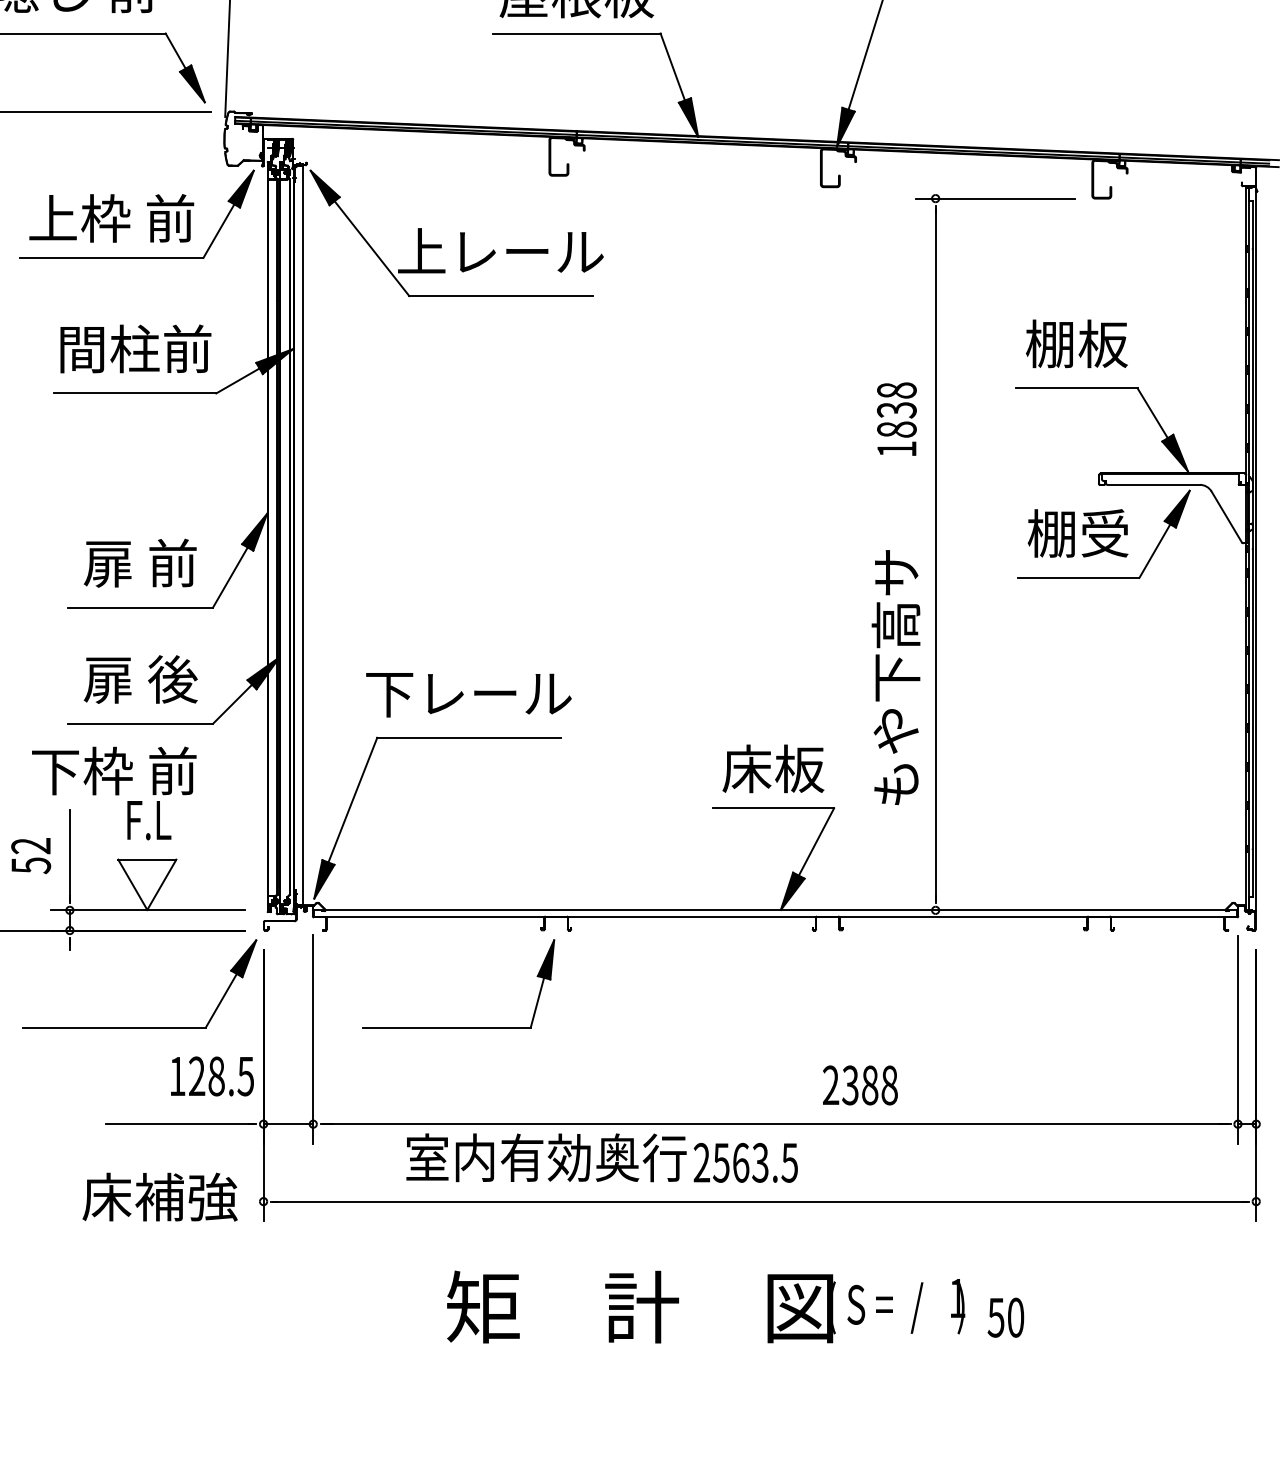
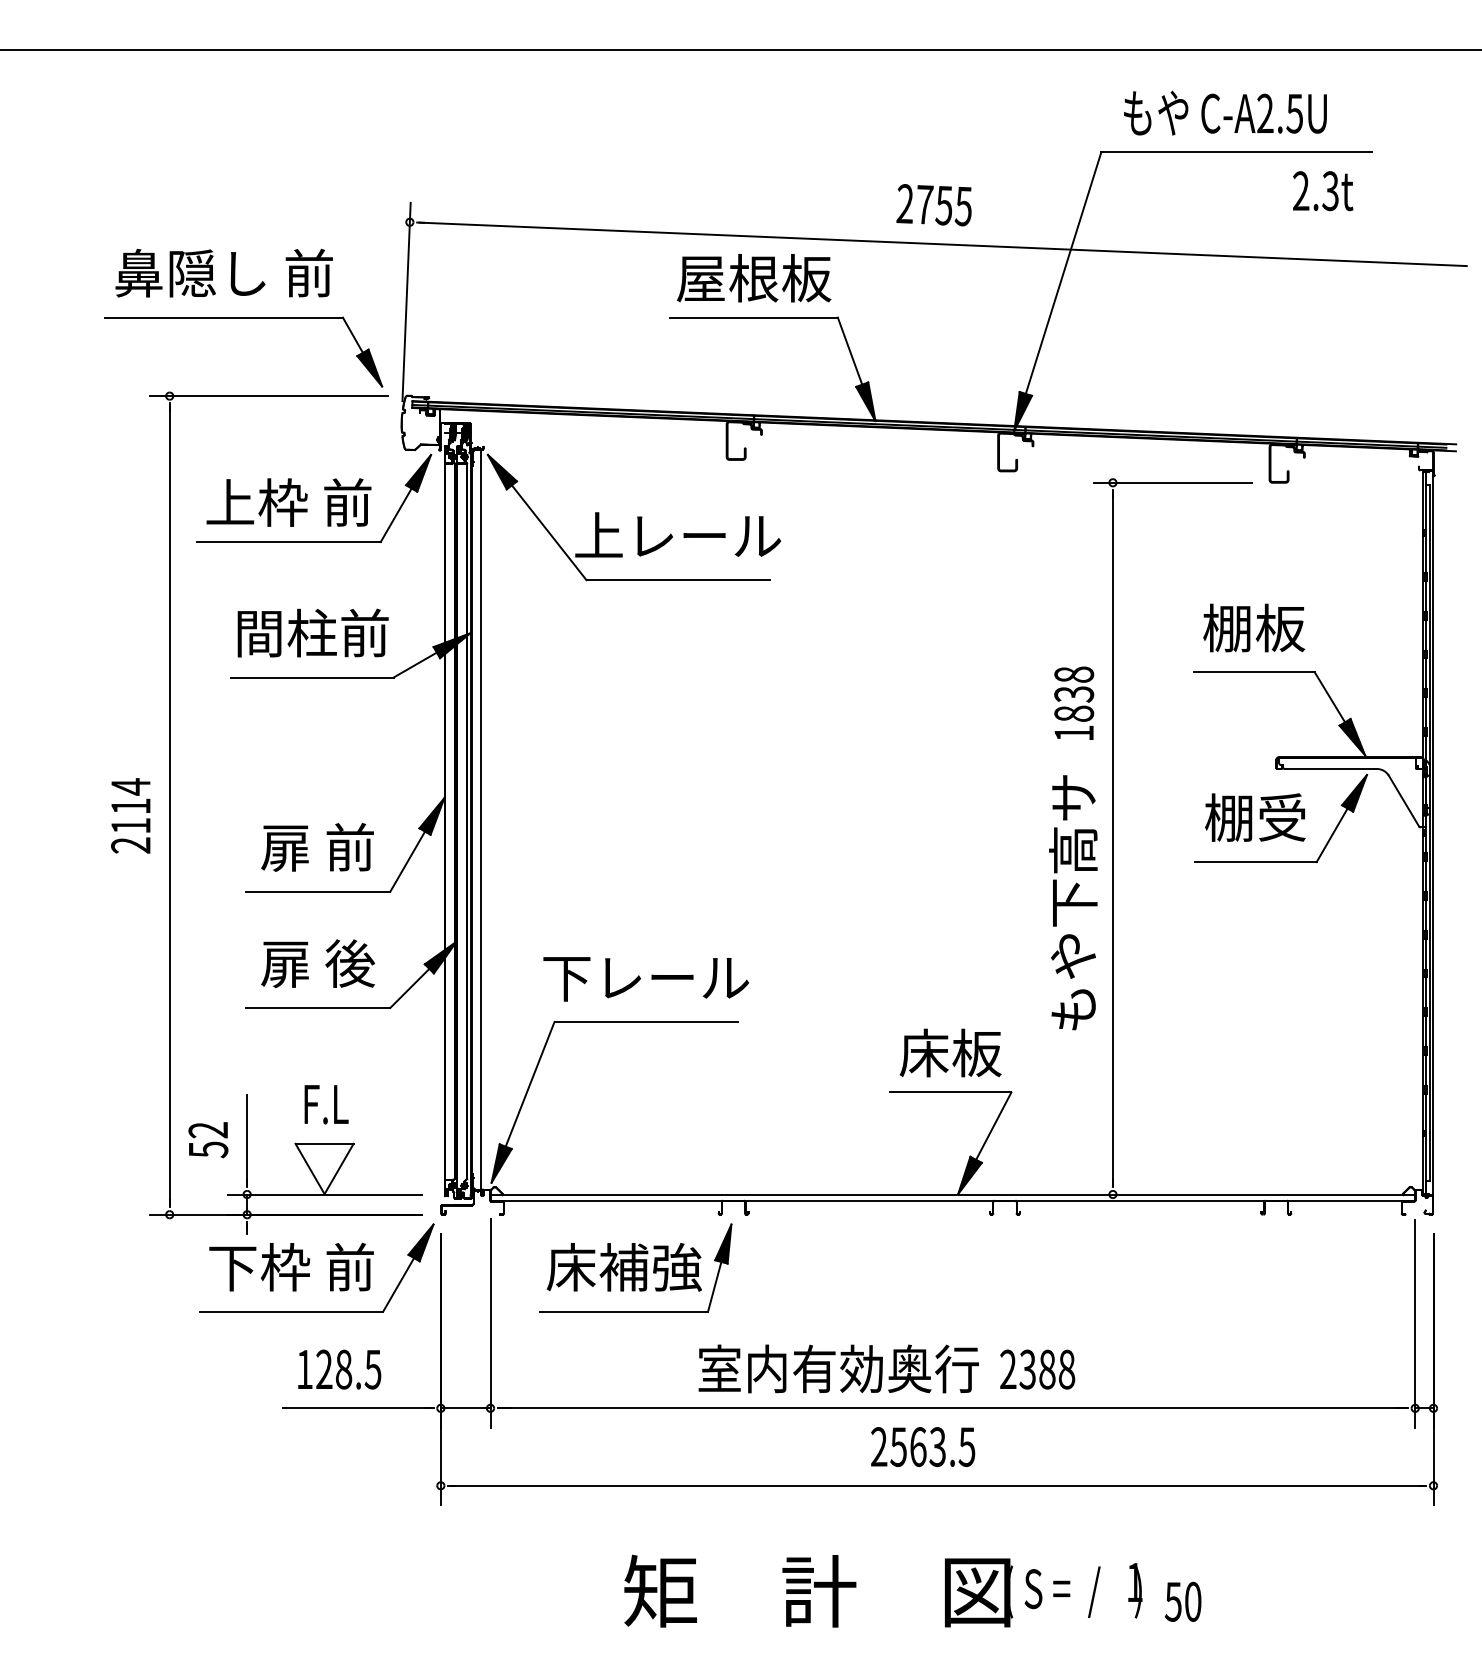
text: (896, 677) -> (1073, 902), moved
text: (114, 770) -> (291, 1266), moved
text: (212, 1076) -> (339, 1369), moved
text: (546, 1157) -> (838, 1368), moved
text: (159, 1197) -> (623, 1267), moved

